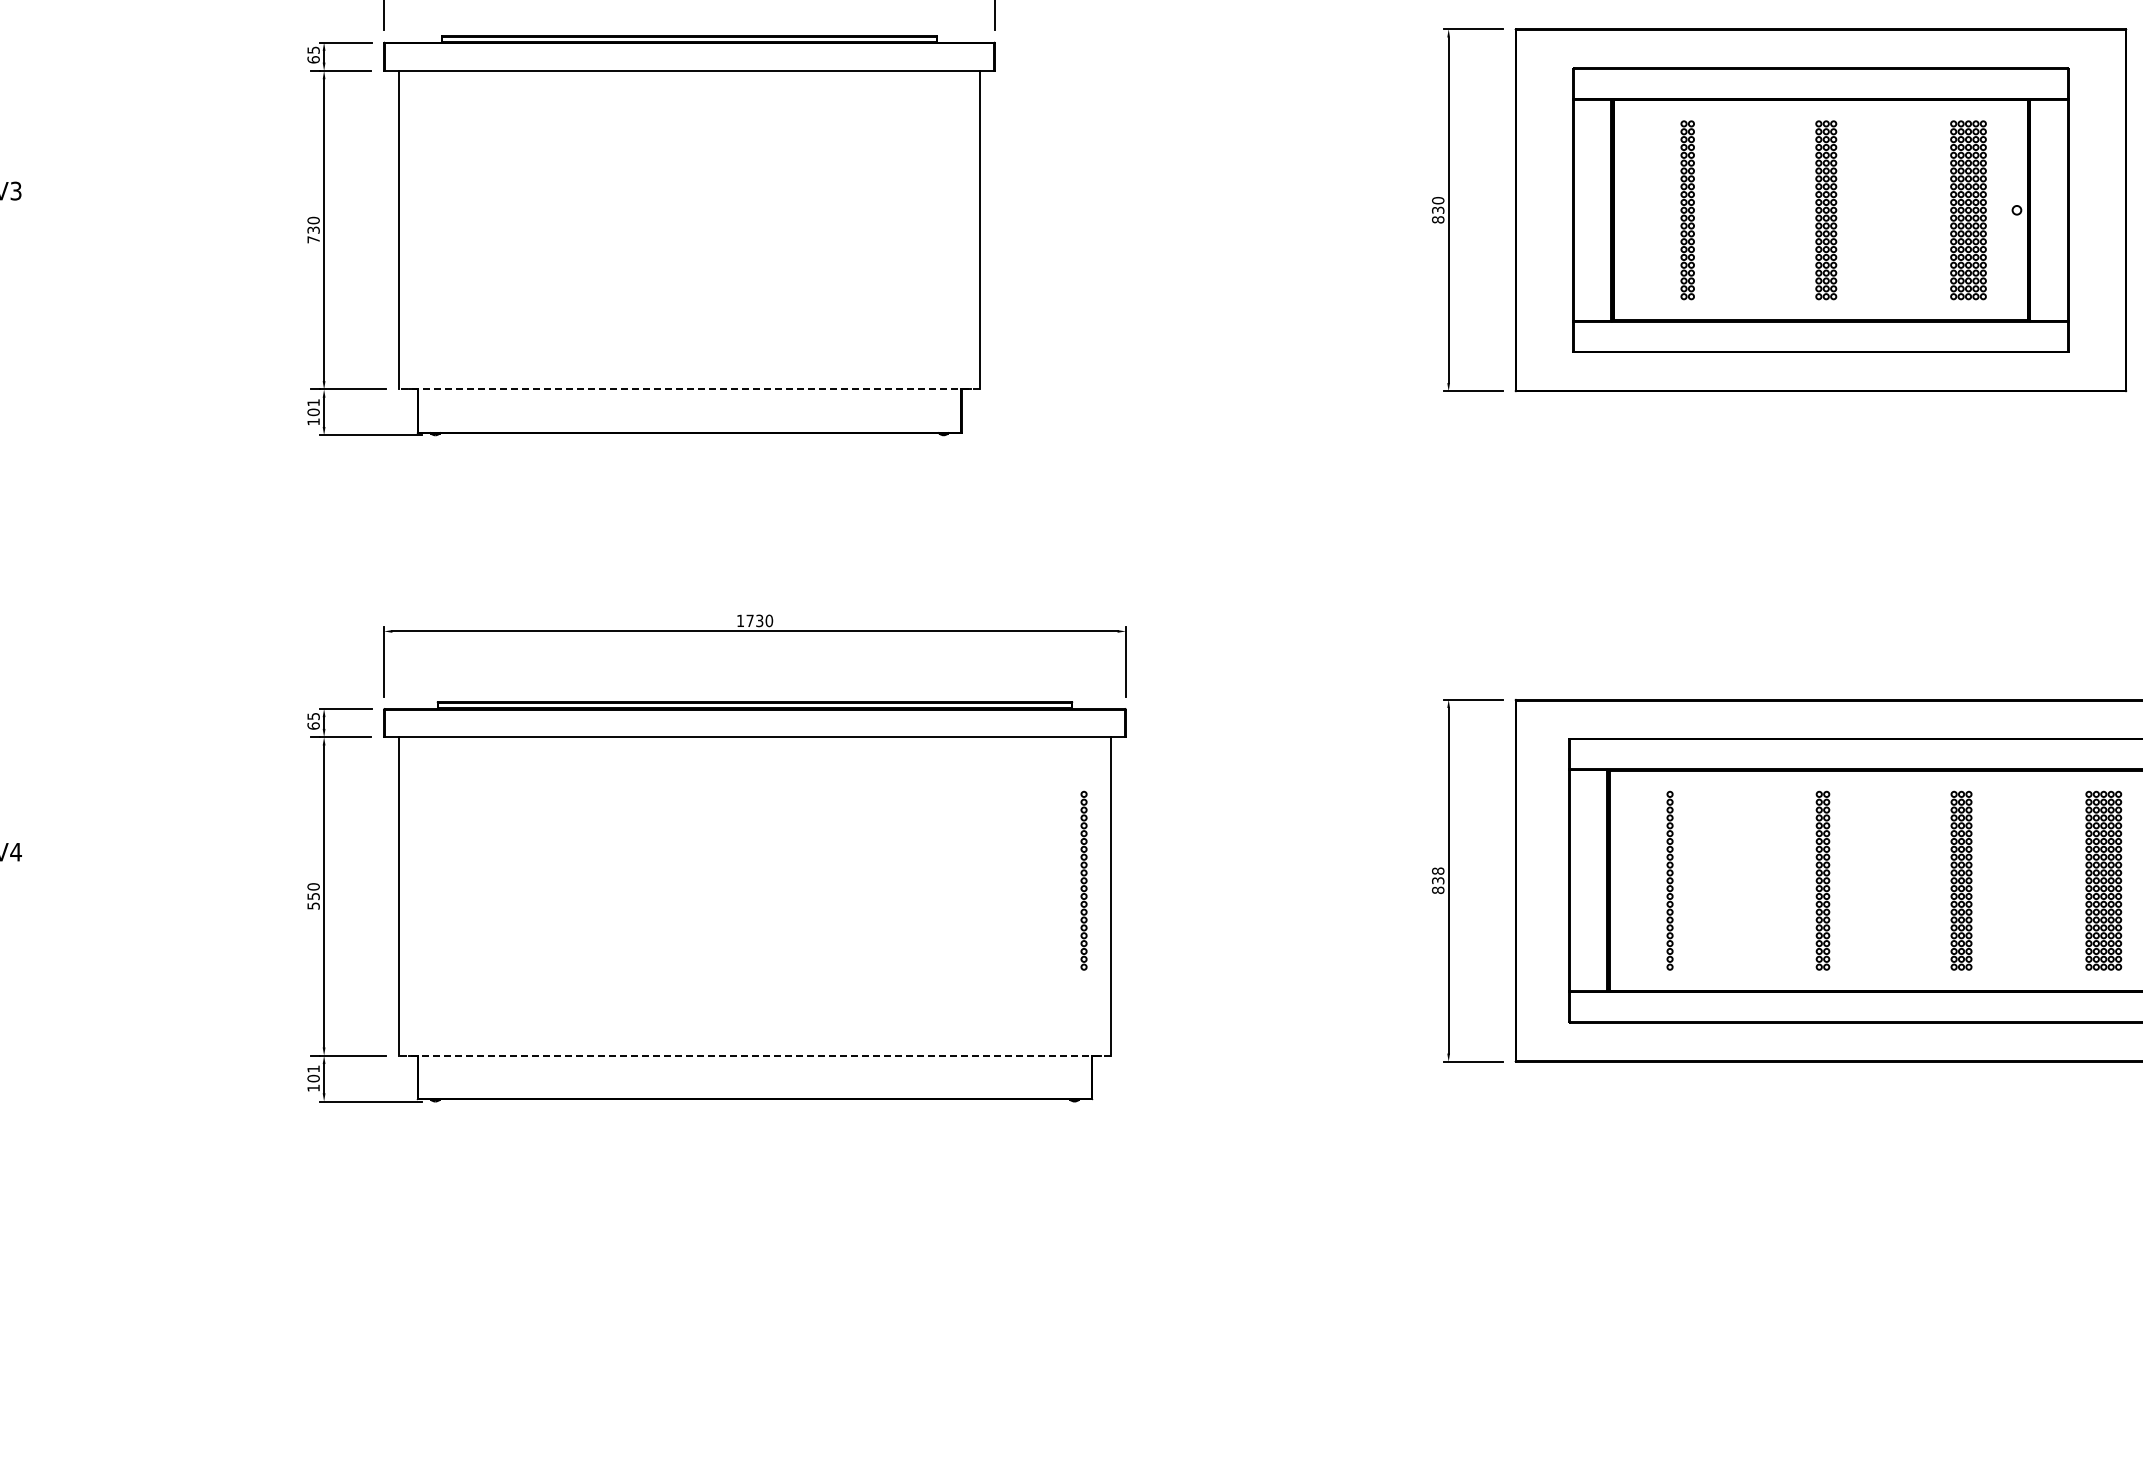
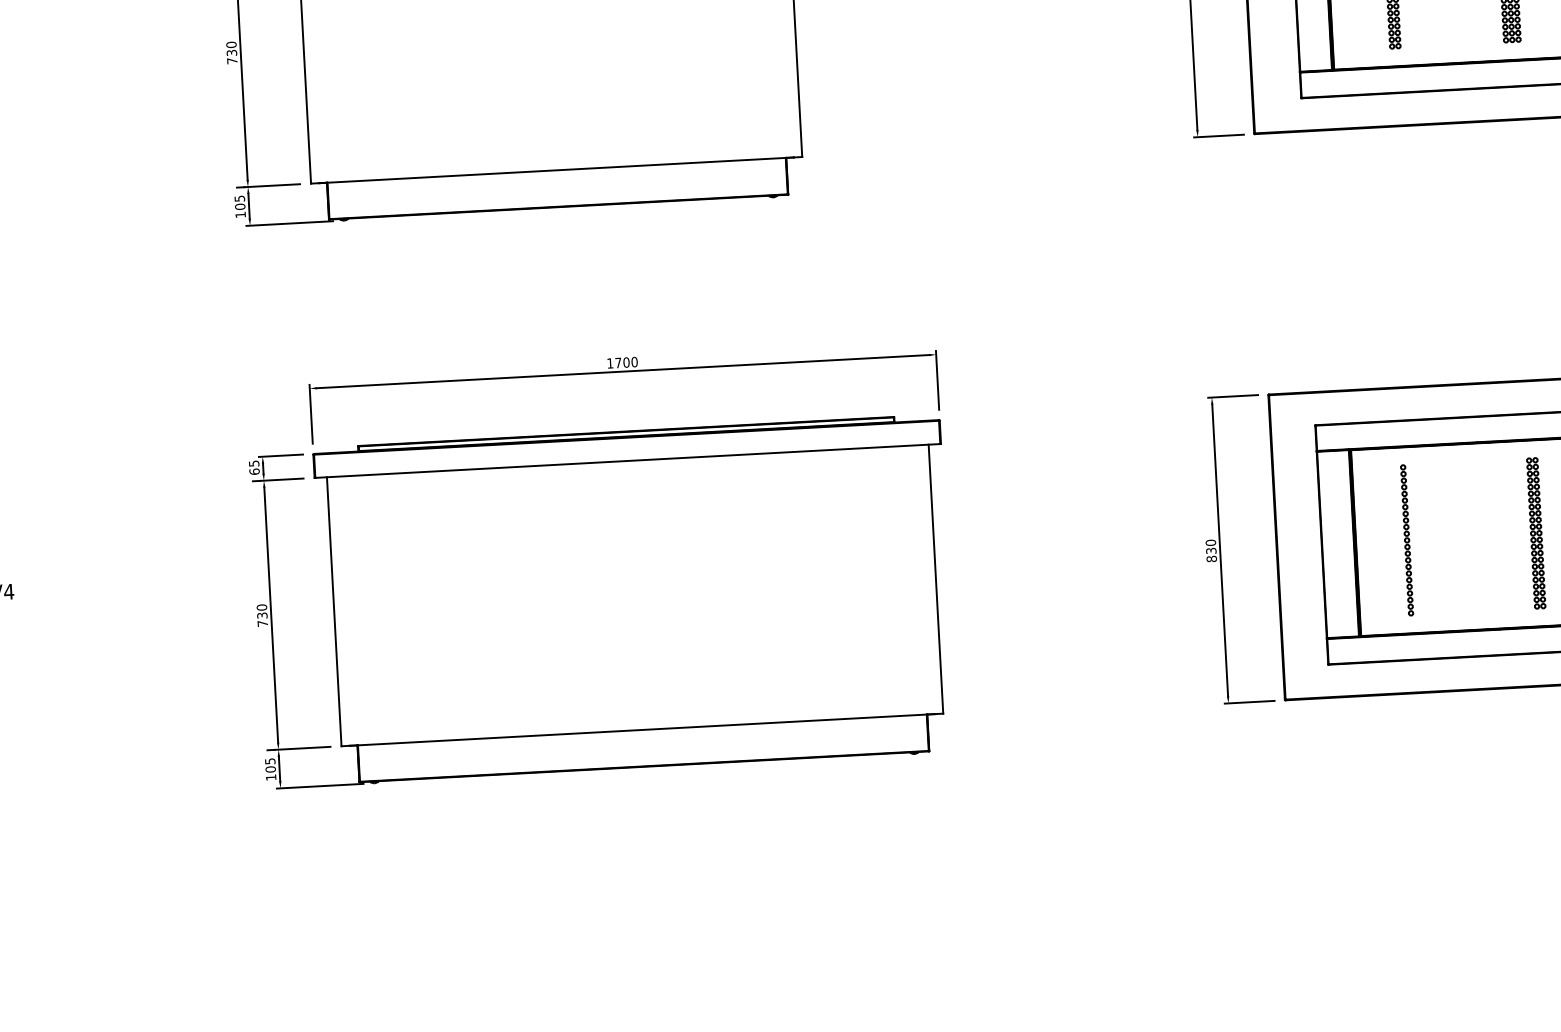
line: (689, 389) -> (556, 170), dashed -> solid
text: (313, 402) -> (239, 198), 101 -> 105
text: (759, 620) -> (626, 362), 1730 -> 1700
text: (1438, 870) -> (1211, 542), 838 -> 830
part: (1083, 880) -> (911, 566), removed
text: (313, 901) -> (262, 619), 550 -> 730
line: (754, 1055) -> (641, 729), dashed -> solid
text: (313, 1068) -> (270, 760), 101 -> 105

